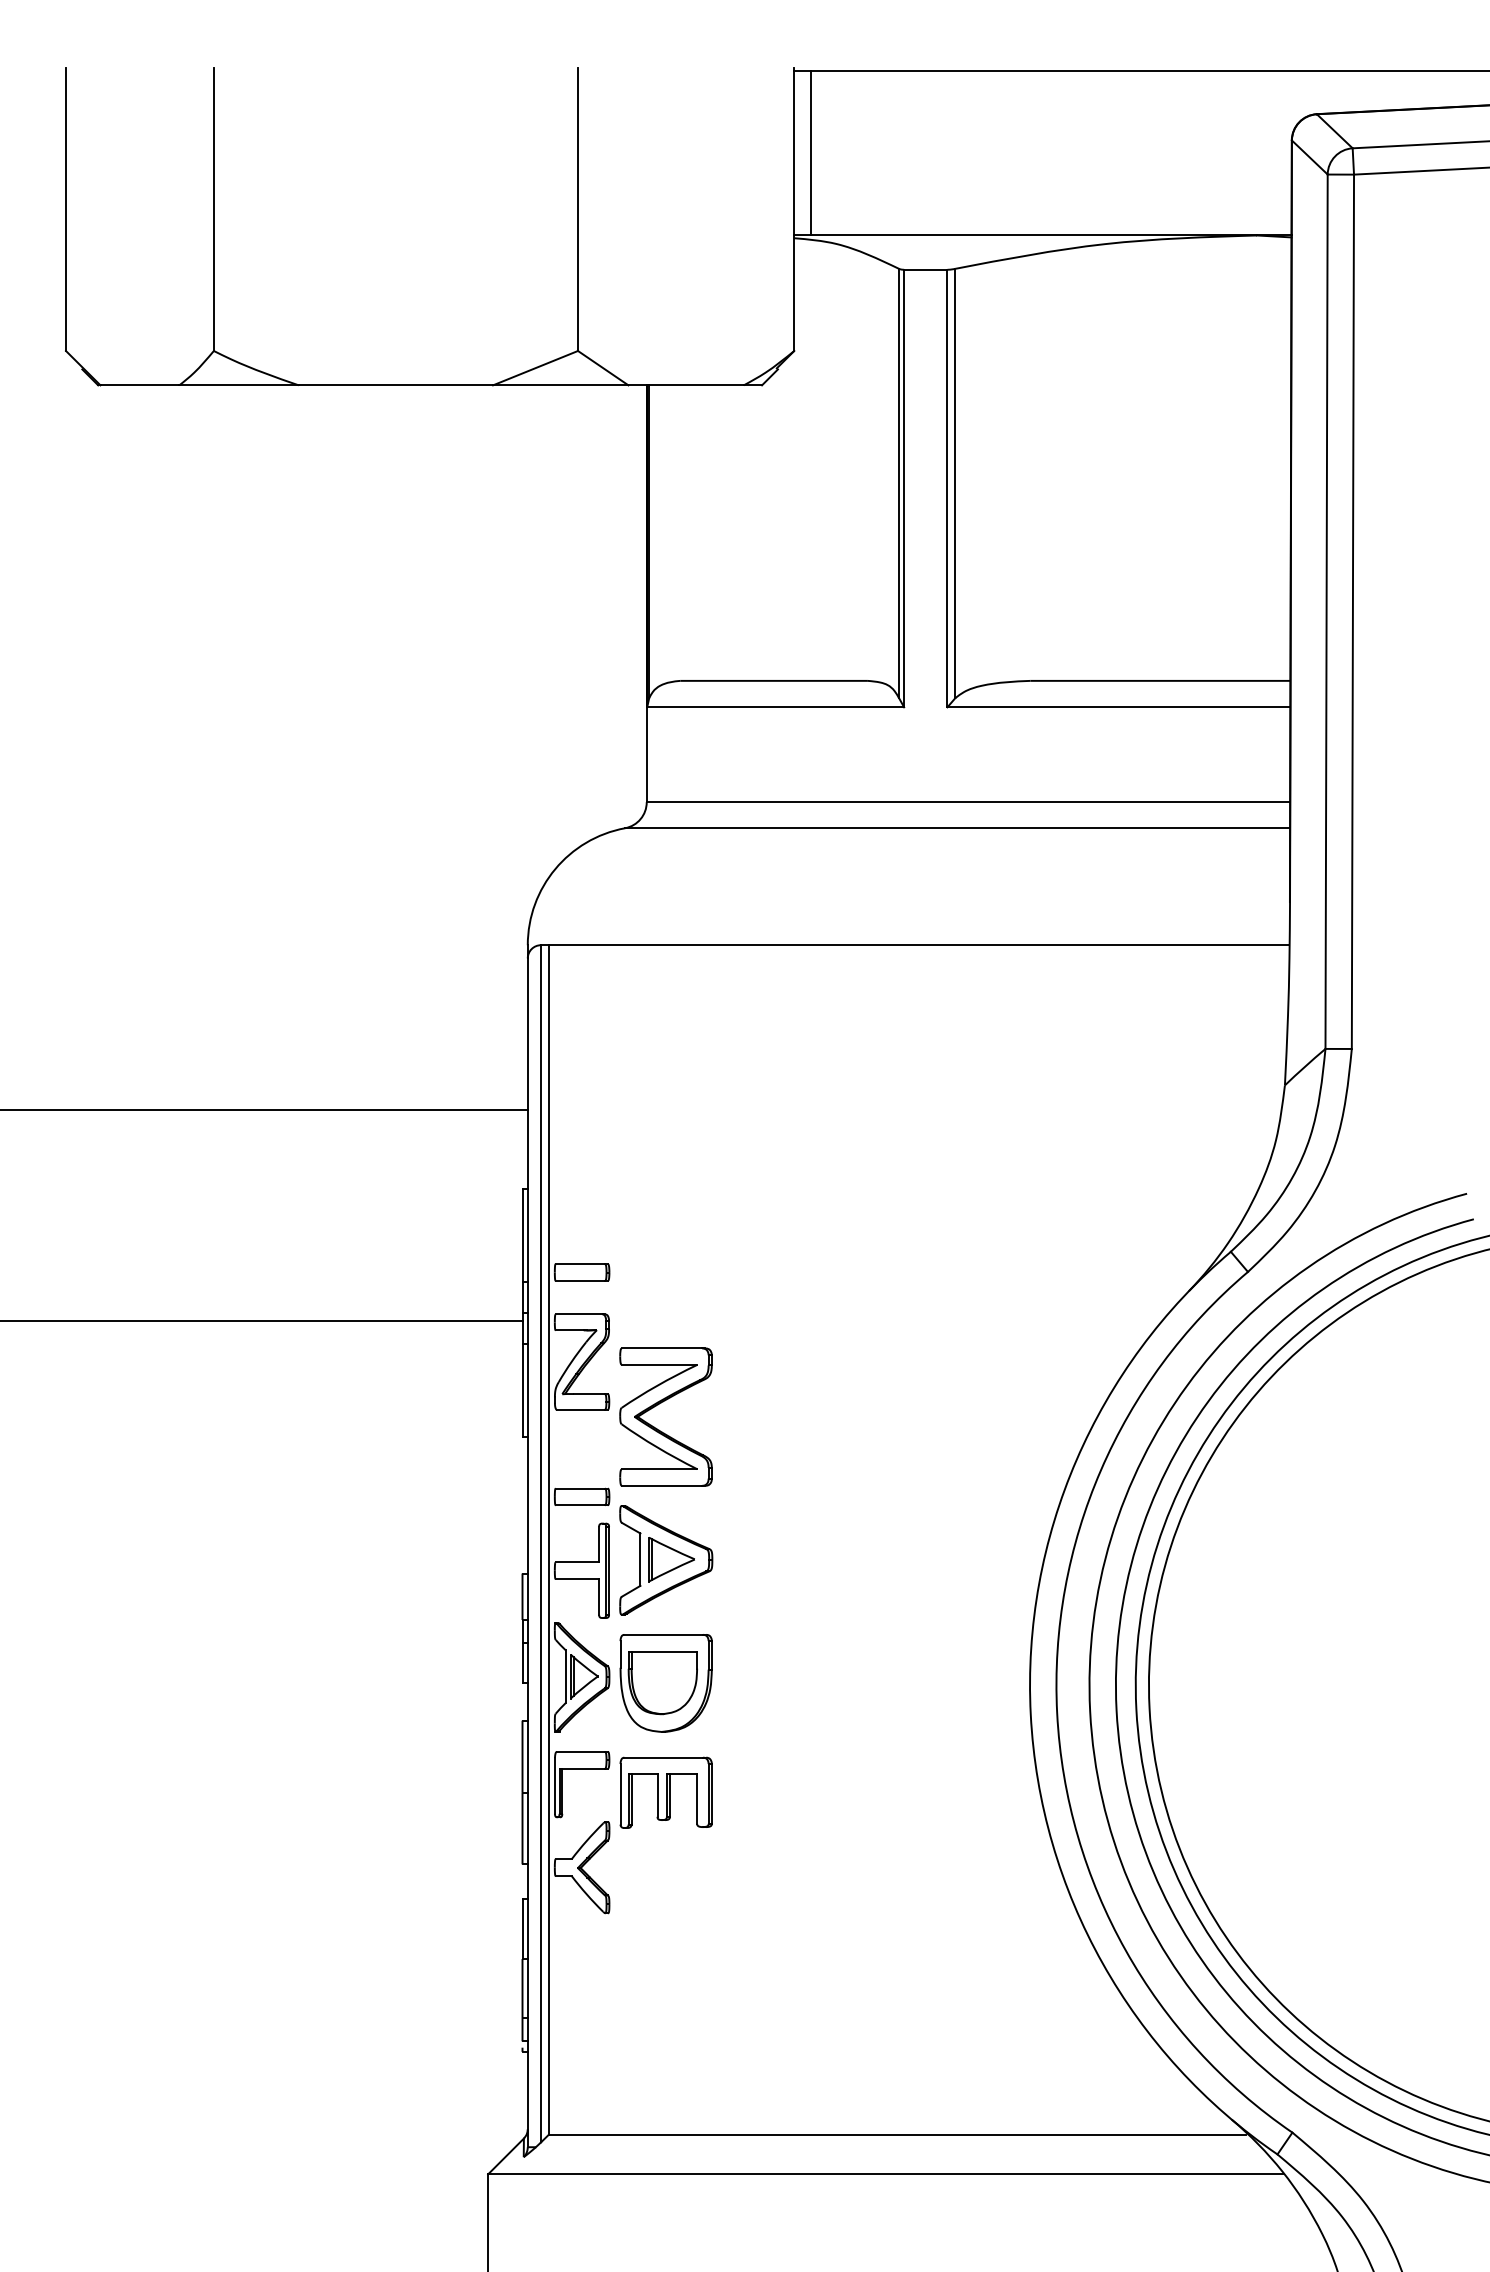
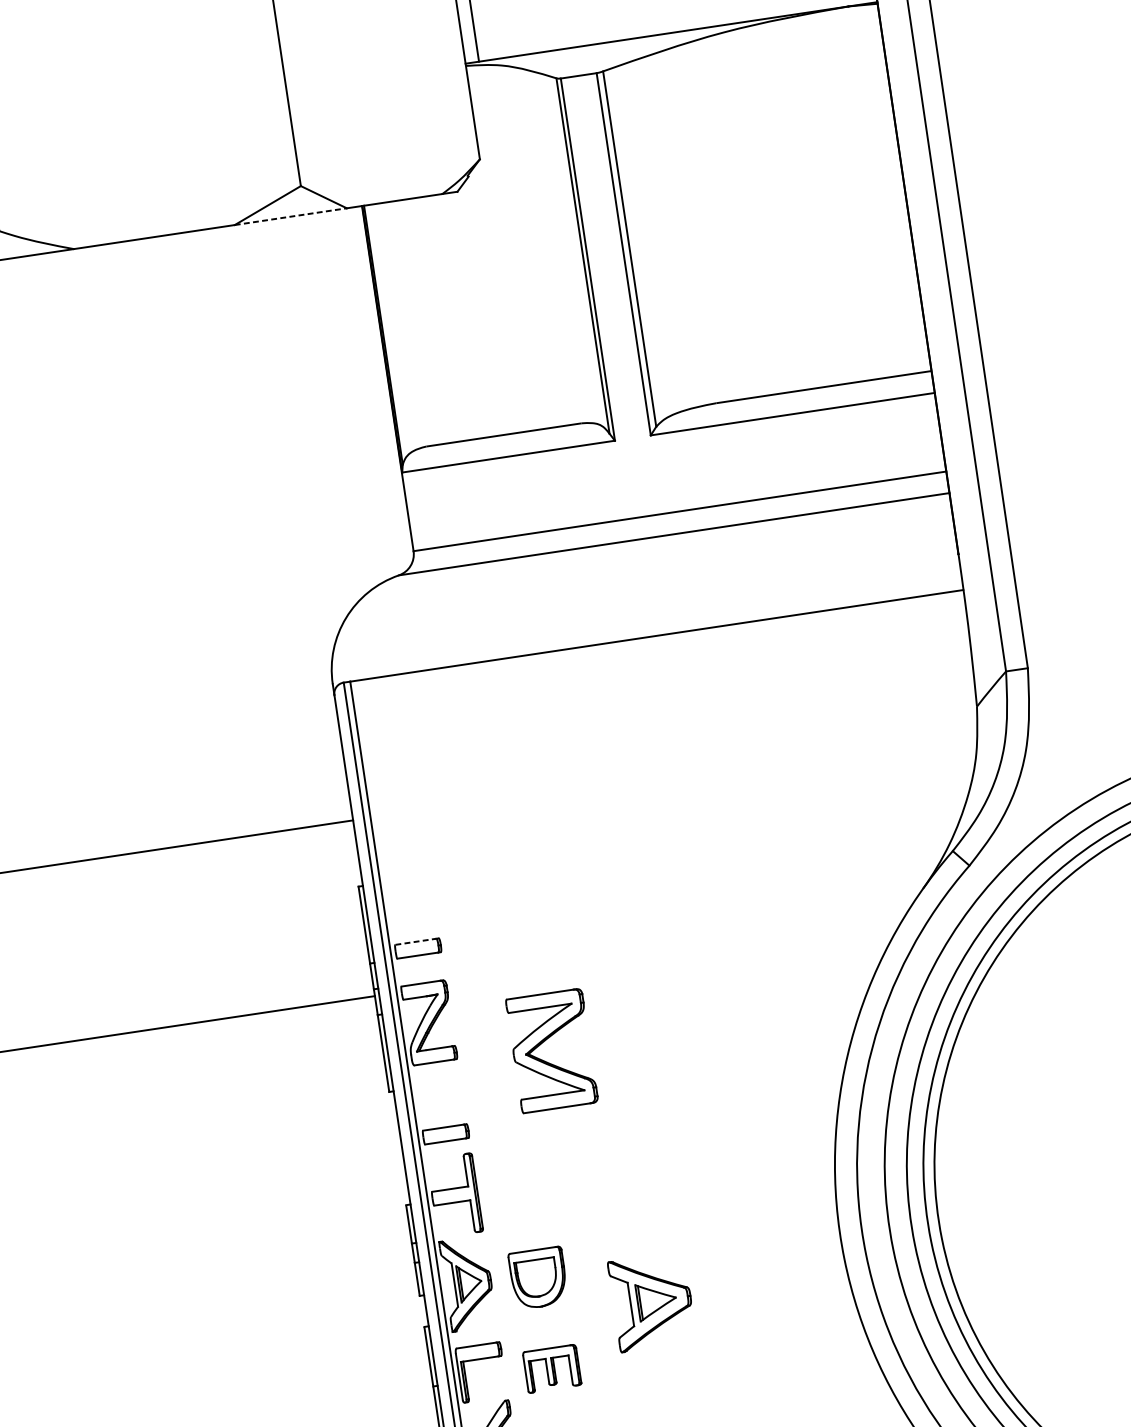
line: (560, 385) -> (290, 216), solid -> dashed
line: (580, 1264) -> (415, 942), solid -> dashed
part: (658, 1405) -> (544, 1042), moved
part: (666, 1560) -> (652, 1301), moved
part: (665, 1683) -> (538, 1278), size x0.7
part: (665, 1792) -> (551, 1368), size x0.7

